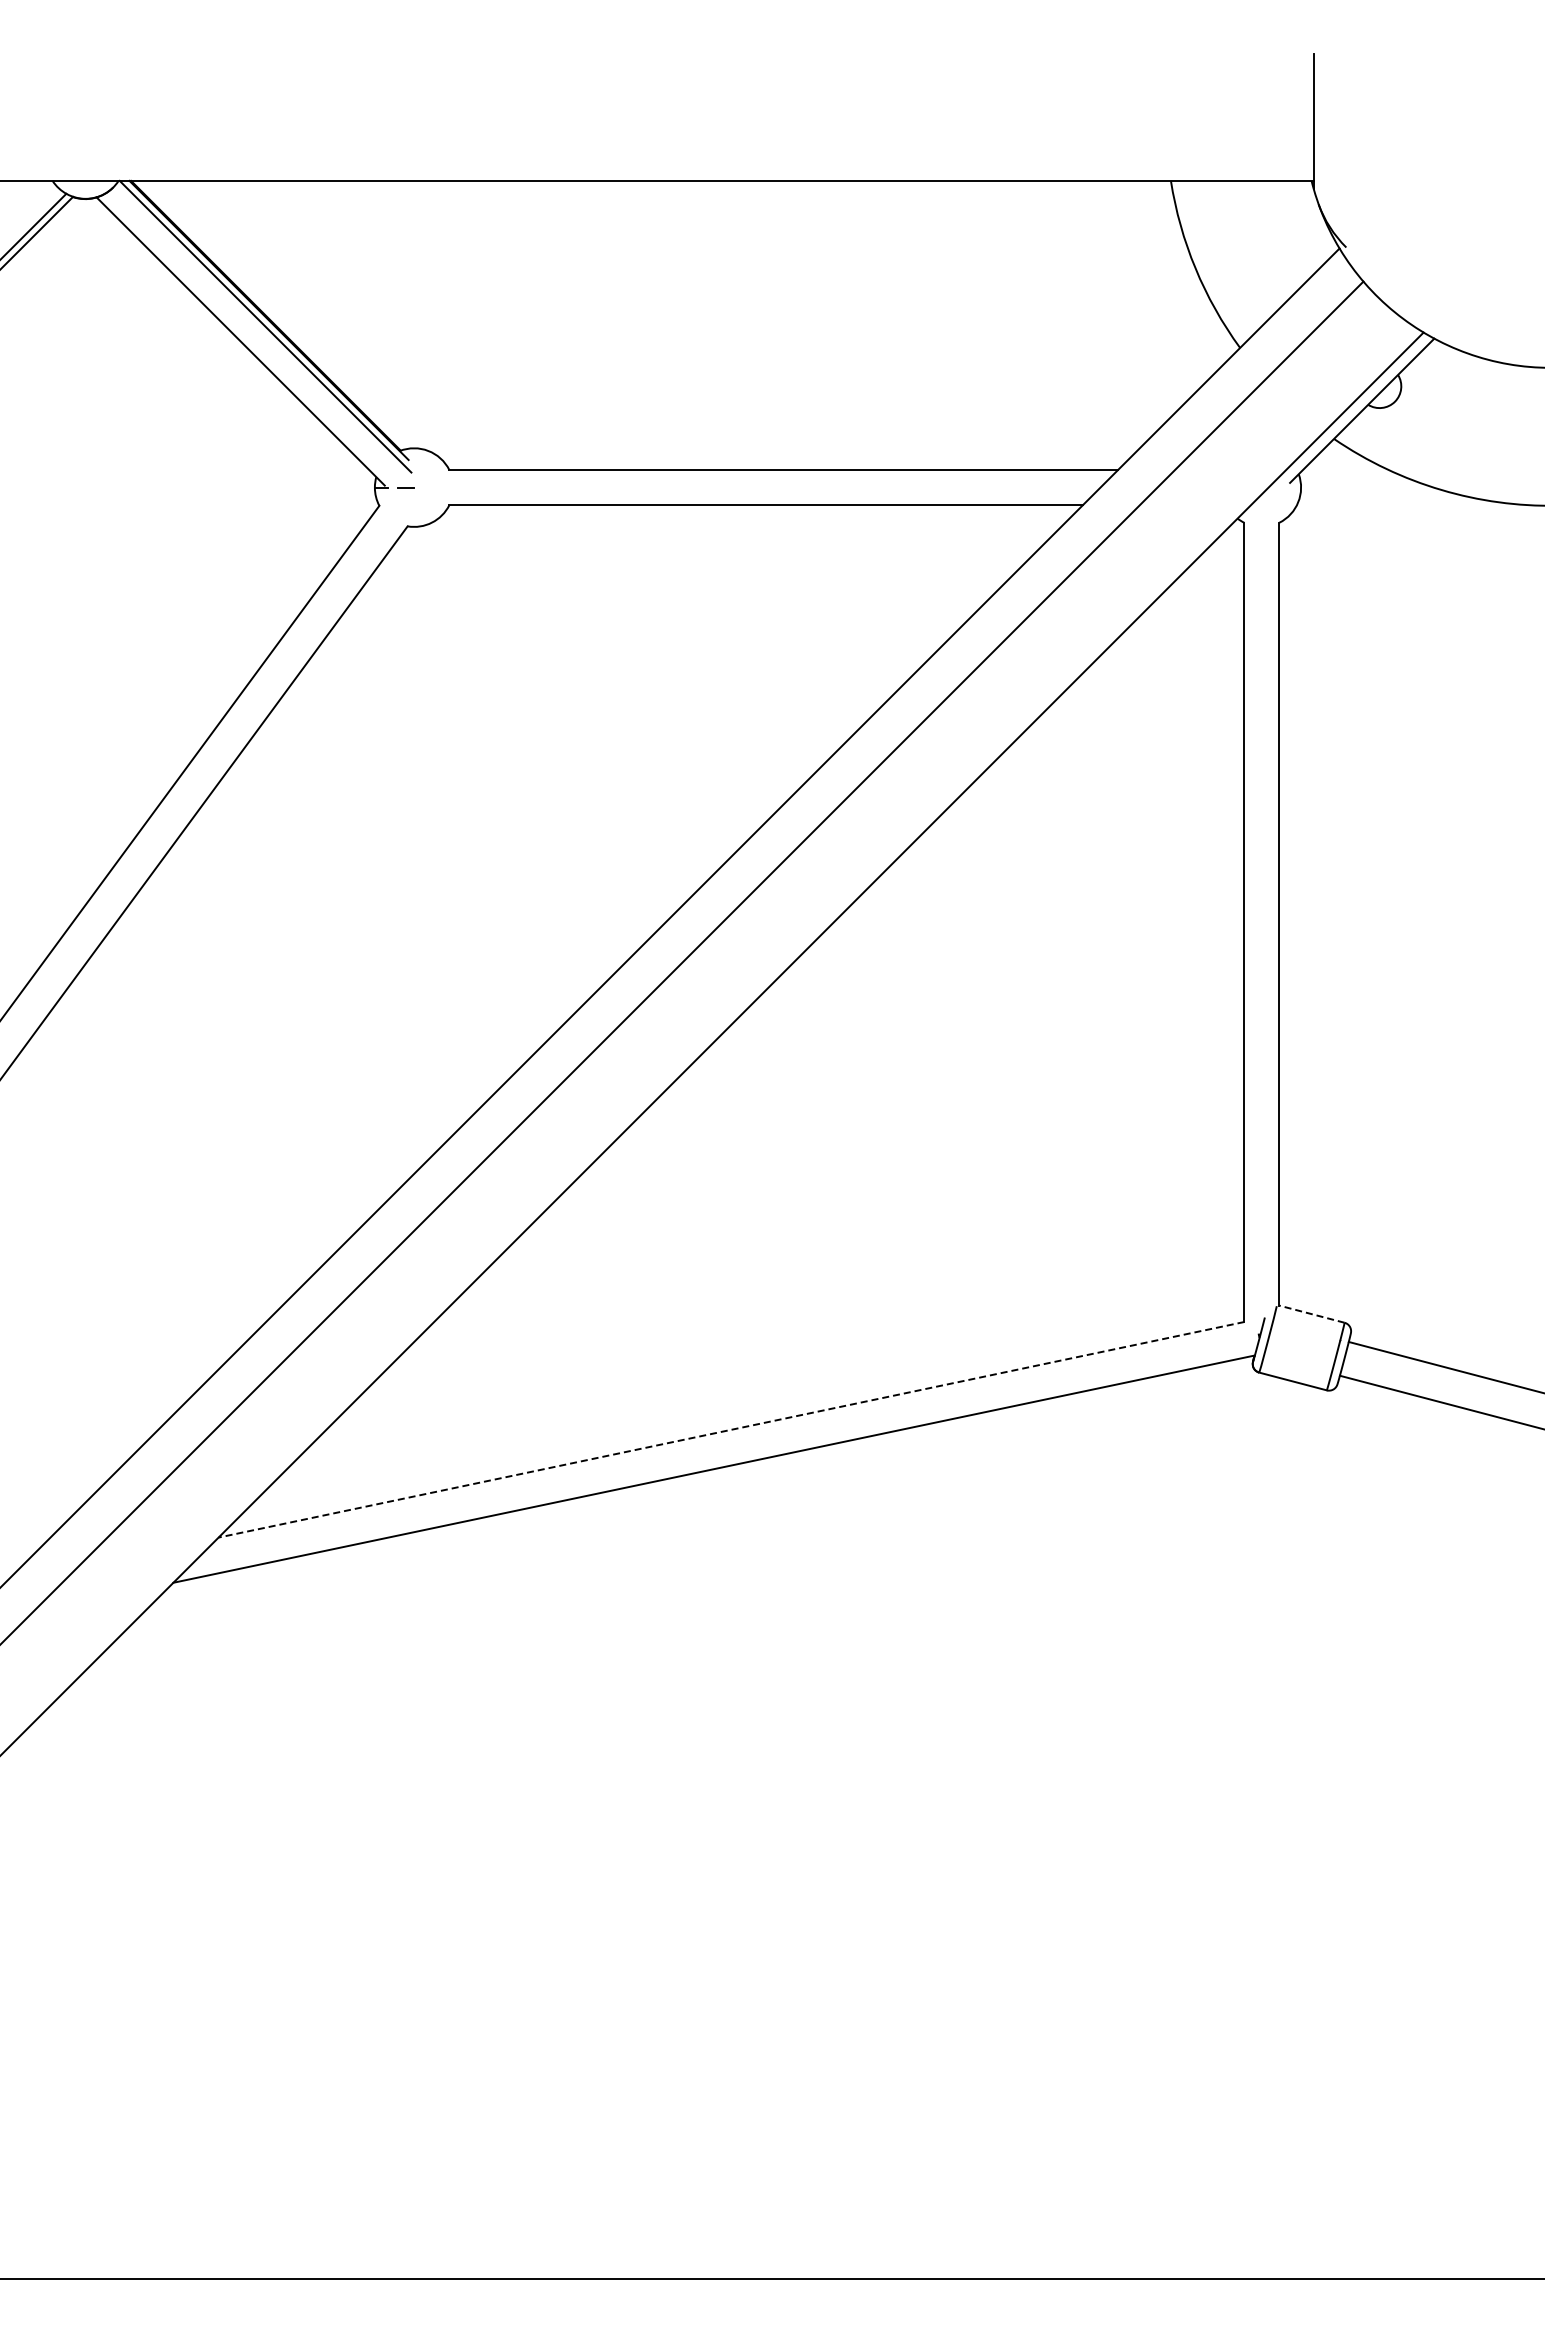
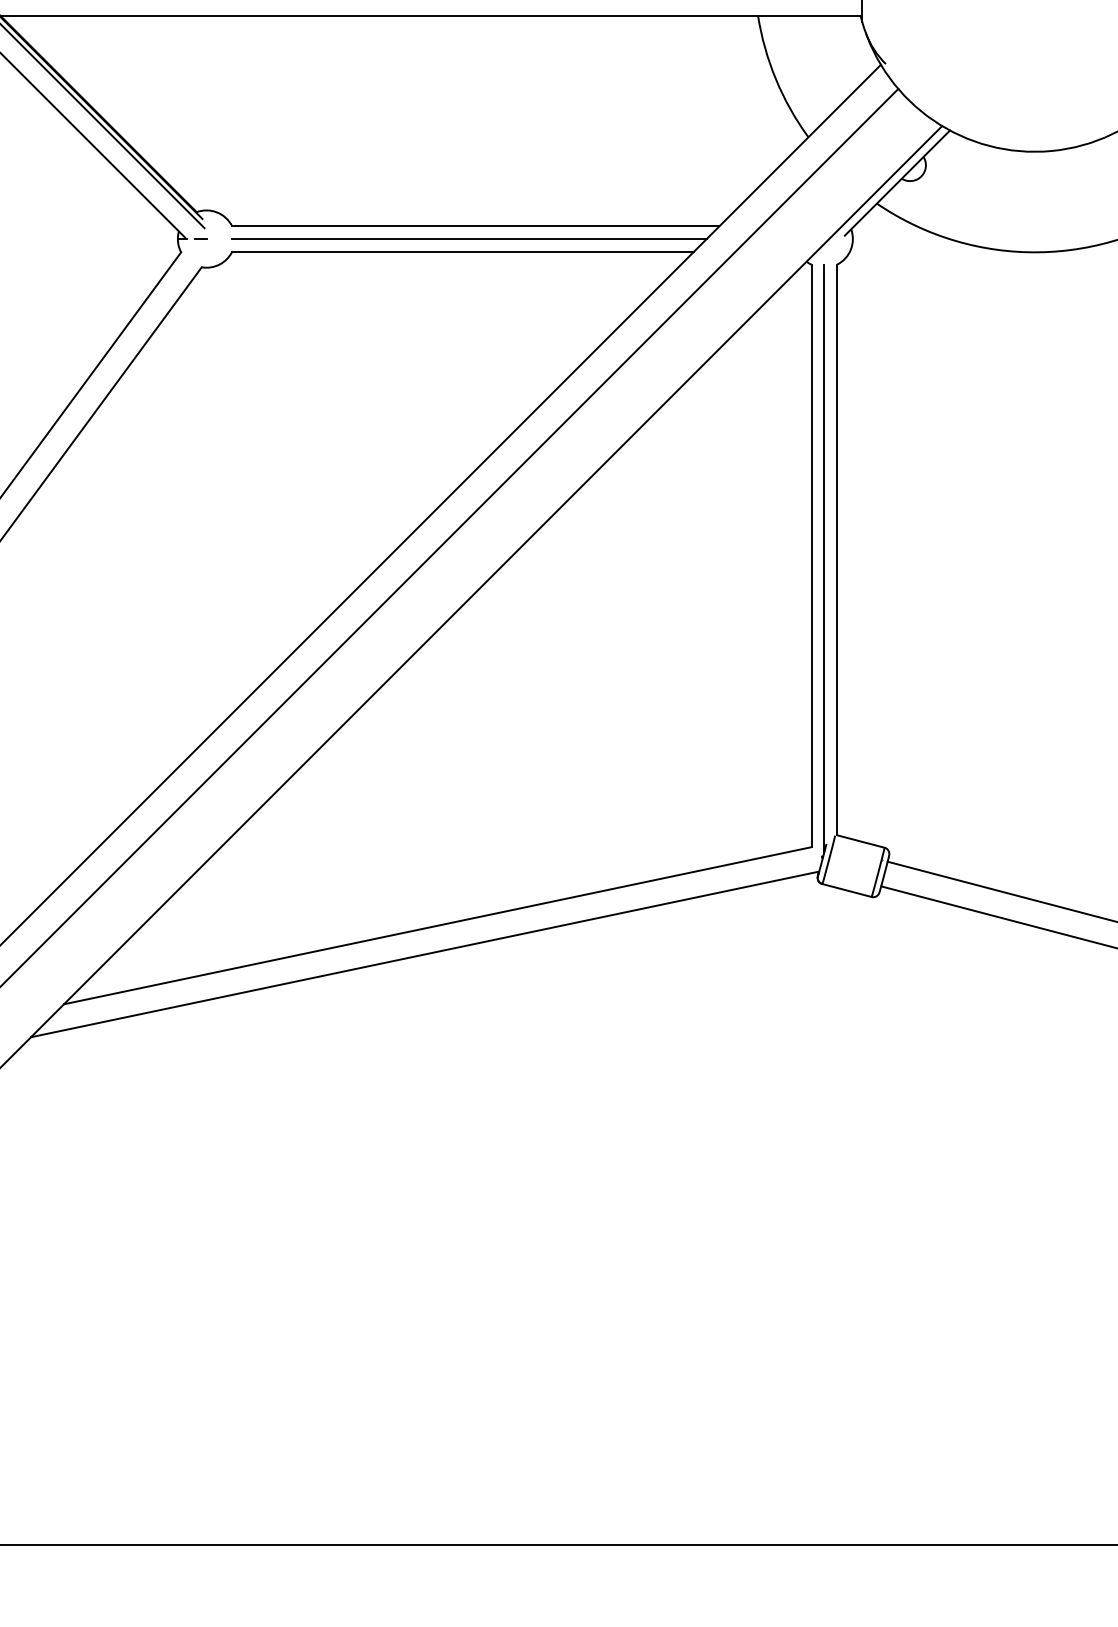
line: (774, 487) -> (469, 239), added
line: (1261, 925) -> (824, 558), added
line: (1311, 1314) -> (860, 841), dashed -> solid
line: (731, 1429) -> (437, 925), dashed -> solid

